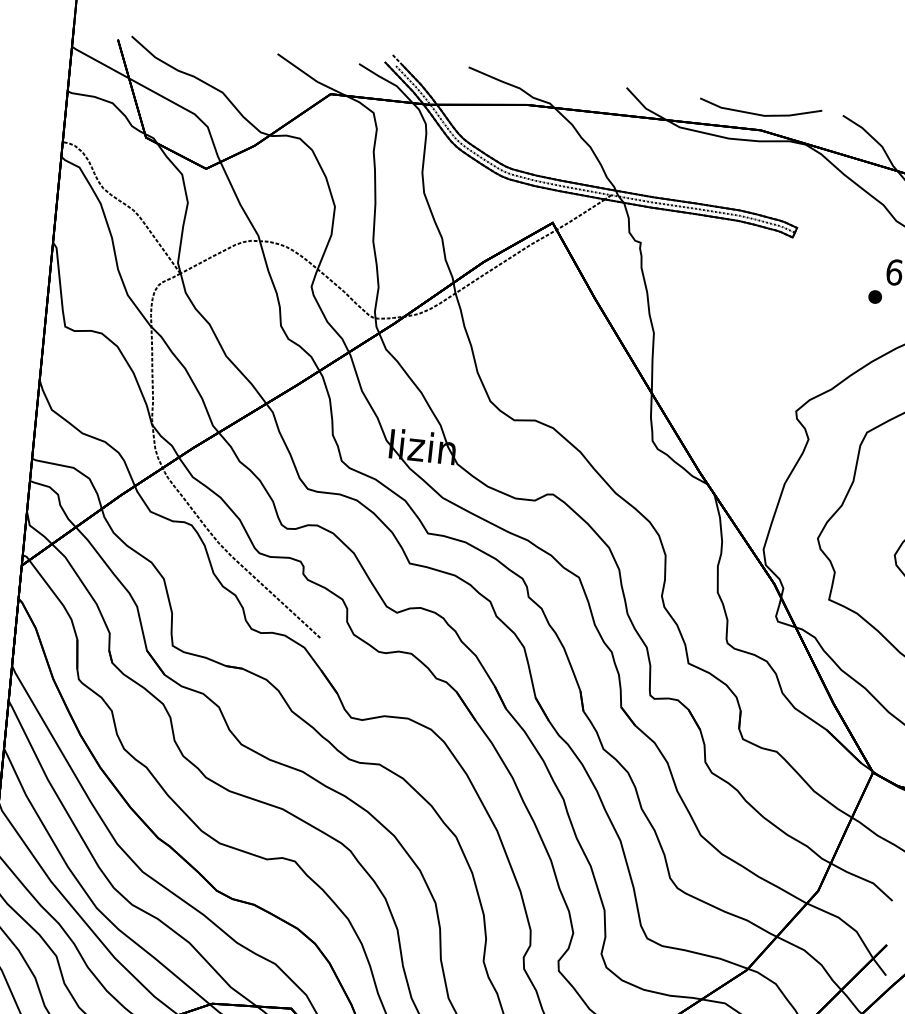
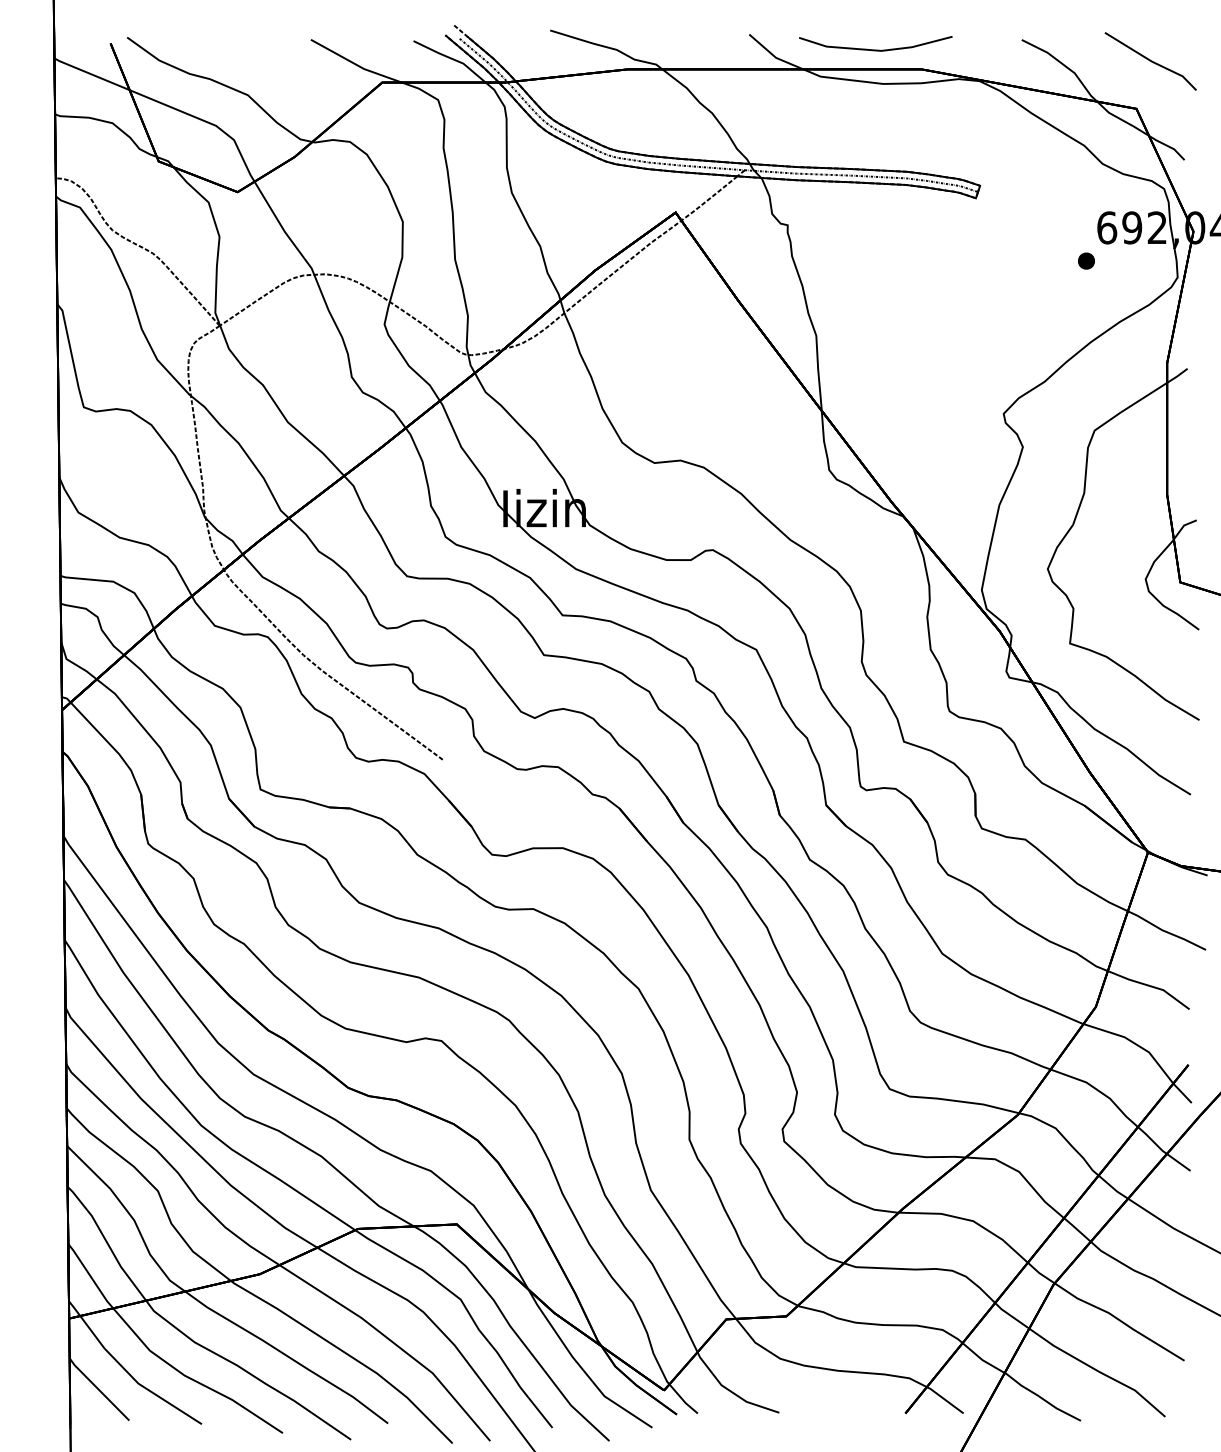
line: (759, 114) -> (875, 49), moved

